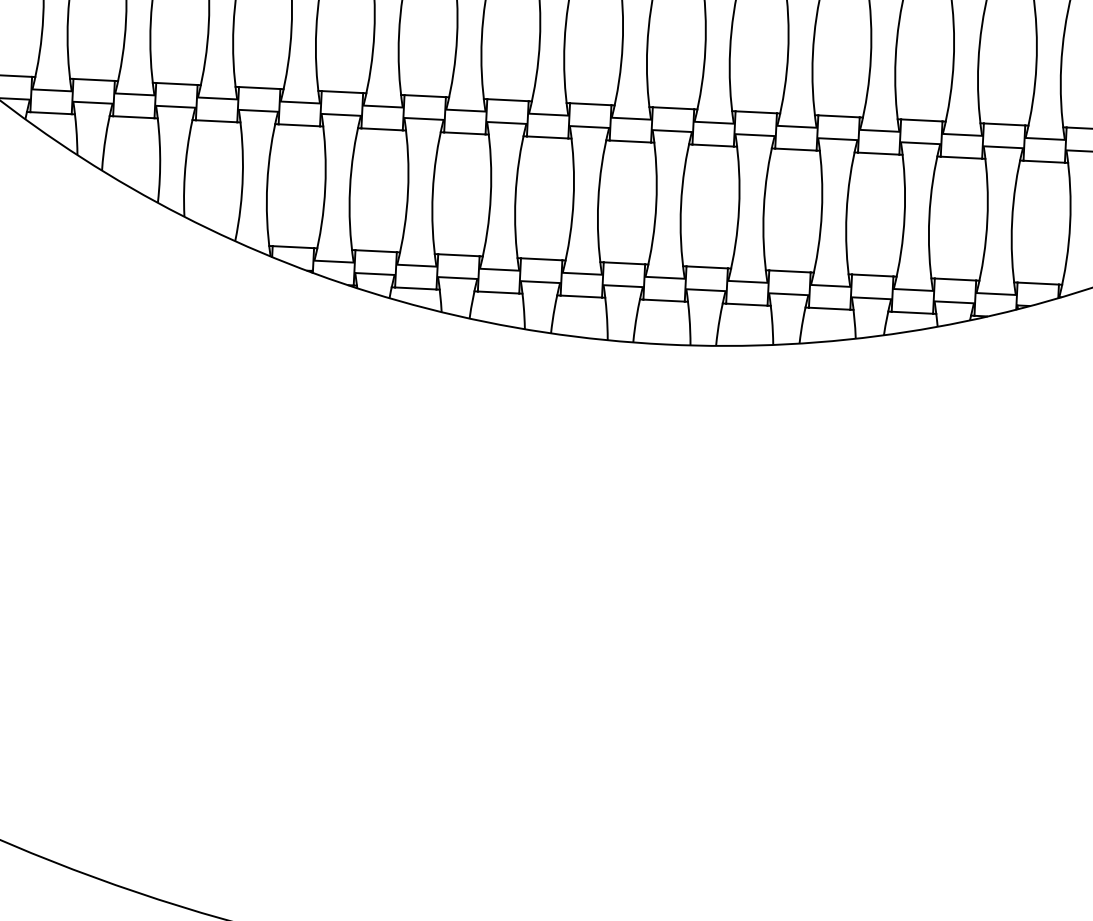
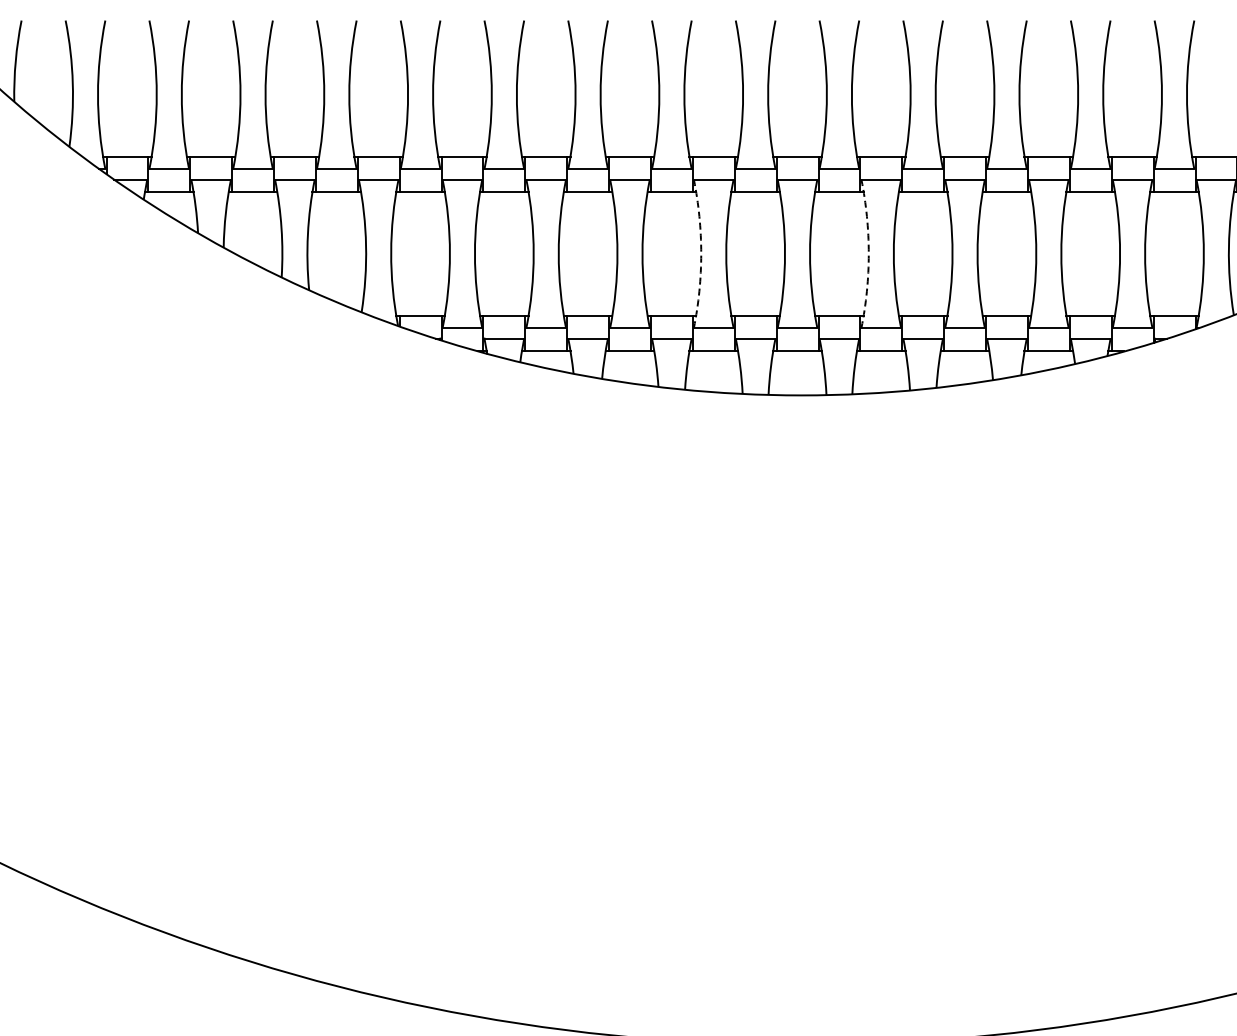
arc: (573, 199) -> (701, 253), solid -> dashed
arc: (738, 207) -> (868, 253), solid -> dashed

